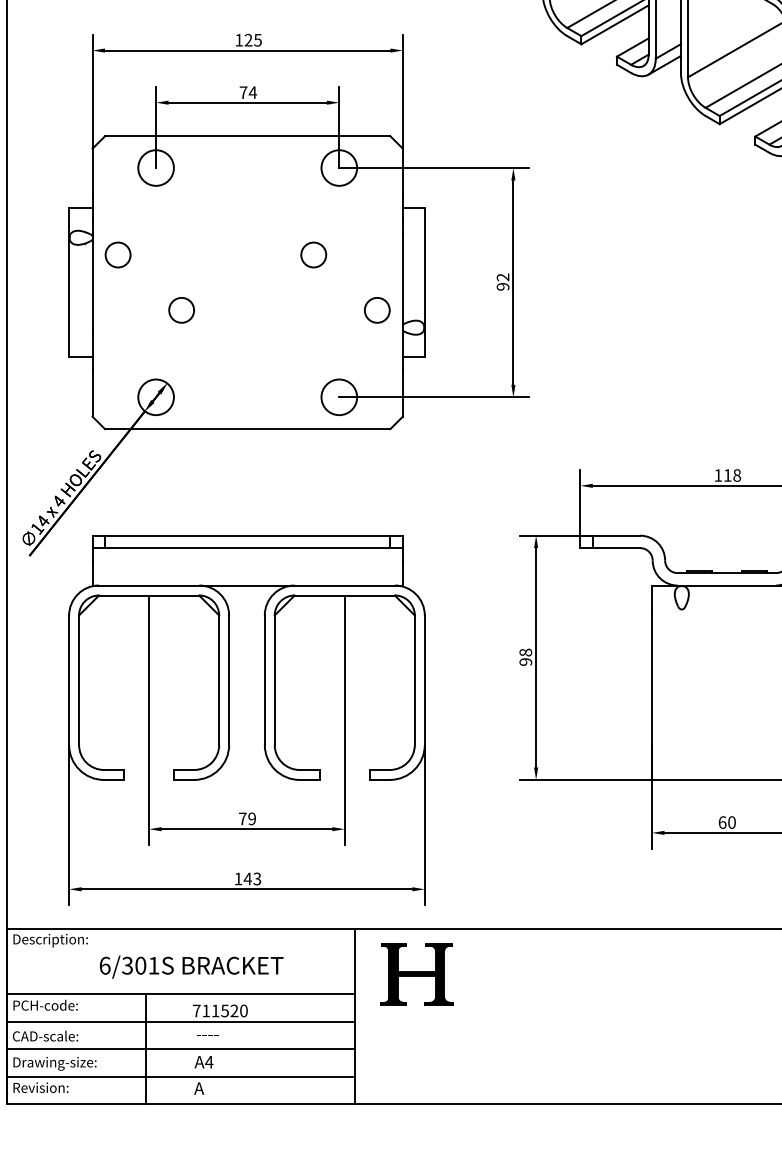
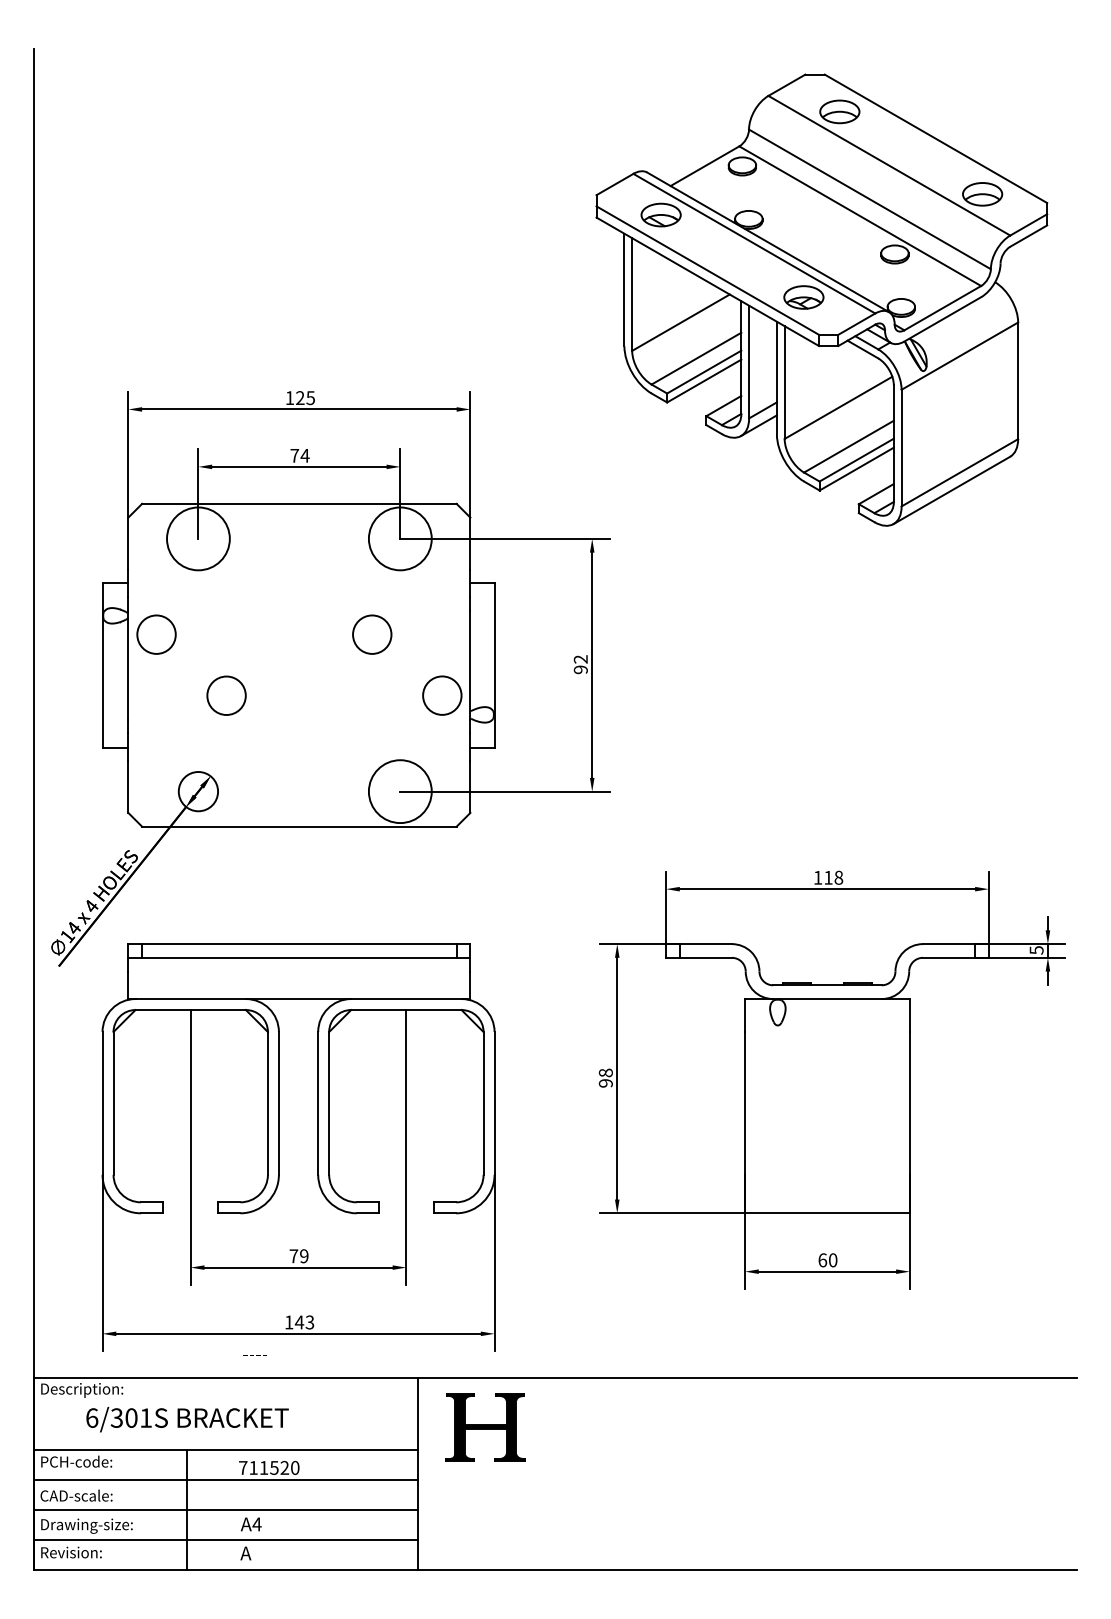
circle: (156, 167) -> (198, 538), size x1.6
circle: (338, 167) -> (399, 538), size x1.6
circle: (118, 254) -> (156, 634), size x1.4
circle: (313, 254) -> (371, 634), size x1.4
circle: (181, 310) -> (226, 695), size x1.4
circle: (376, 310) -> (441, 695), size x1.4
circle: (338, 397) -> (399, 791), size x1.6
text: (191, 967) -> (187, 1419), moved
text: (206, 1035) -> (254, 1355), moved

